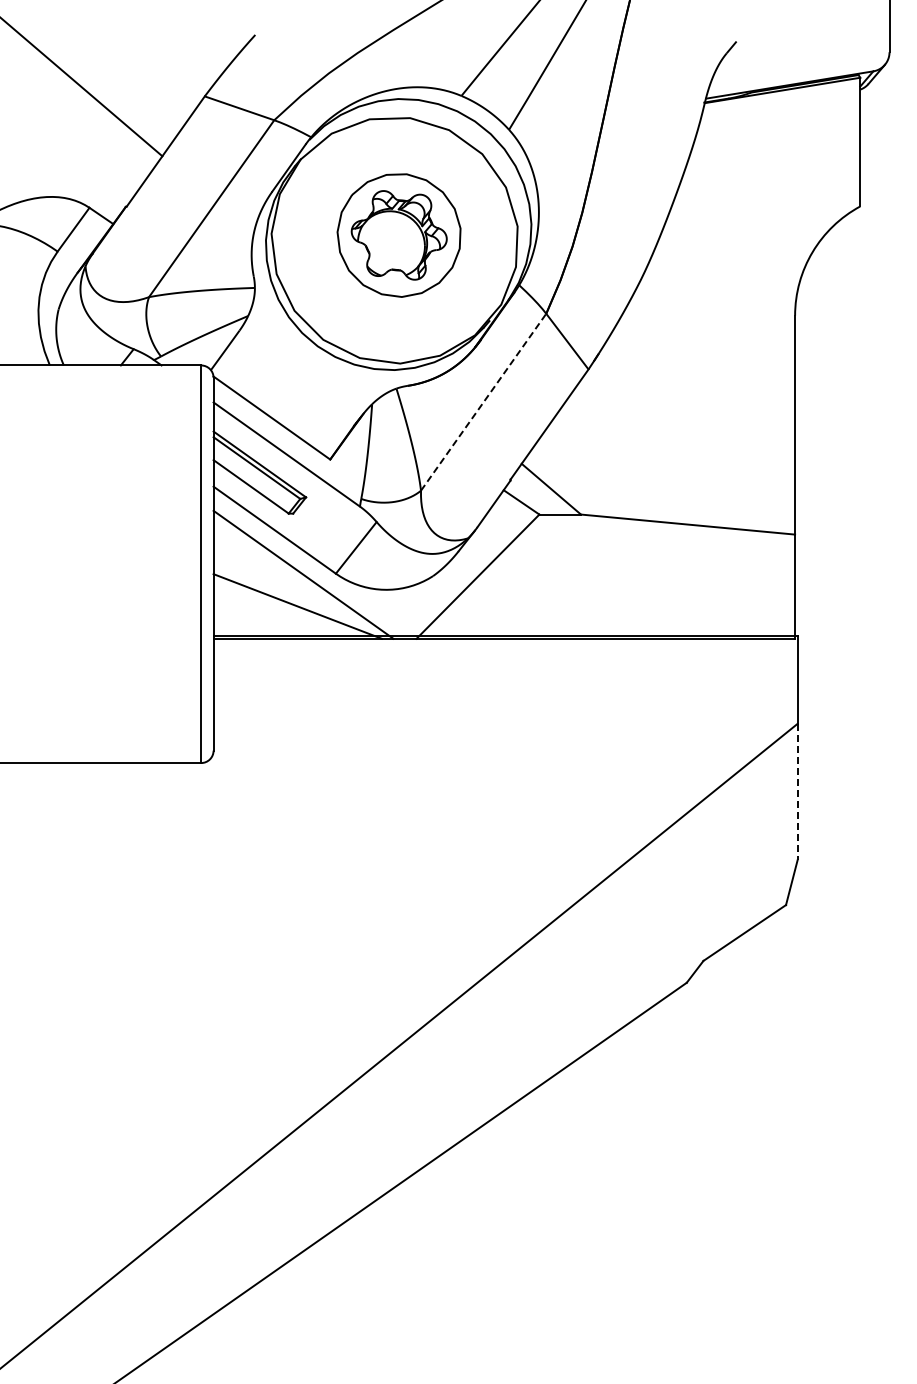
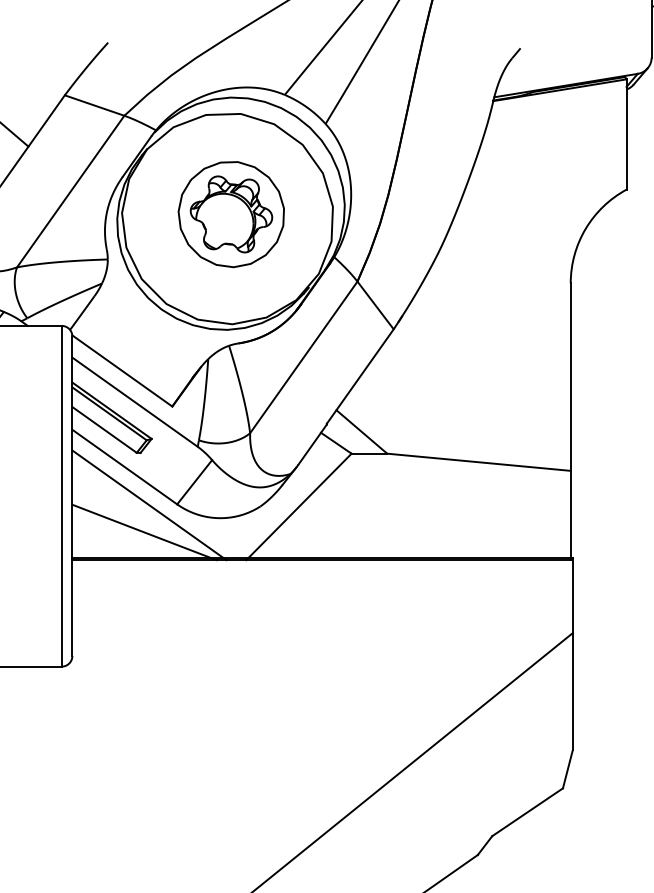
line: (483, 401) -> (303, 356), dashed -> solid
line: (797, 792) -> (572, 691), dashed -> solid

